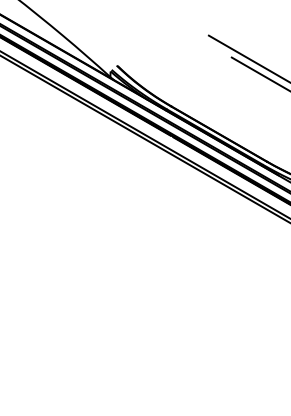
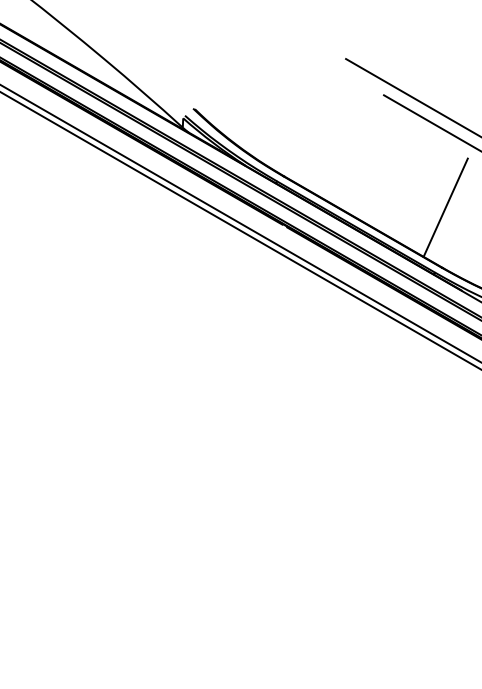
line: (268, 125) -> (444, 207), added

